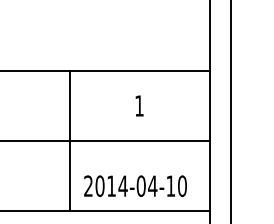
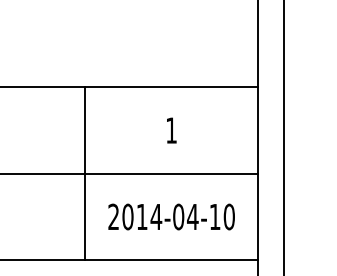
text: (135, 185) -> (171, 216), moved

